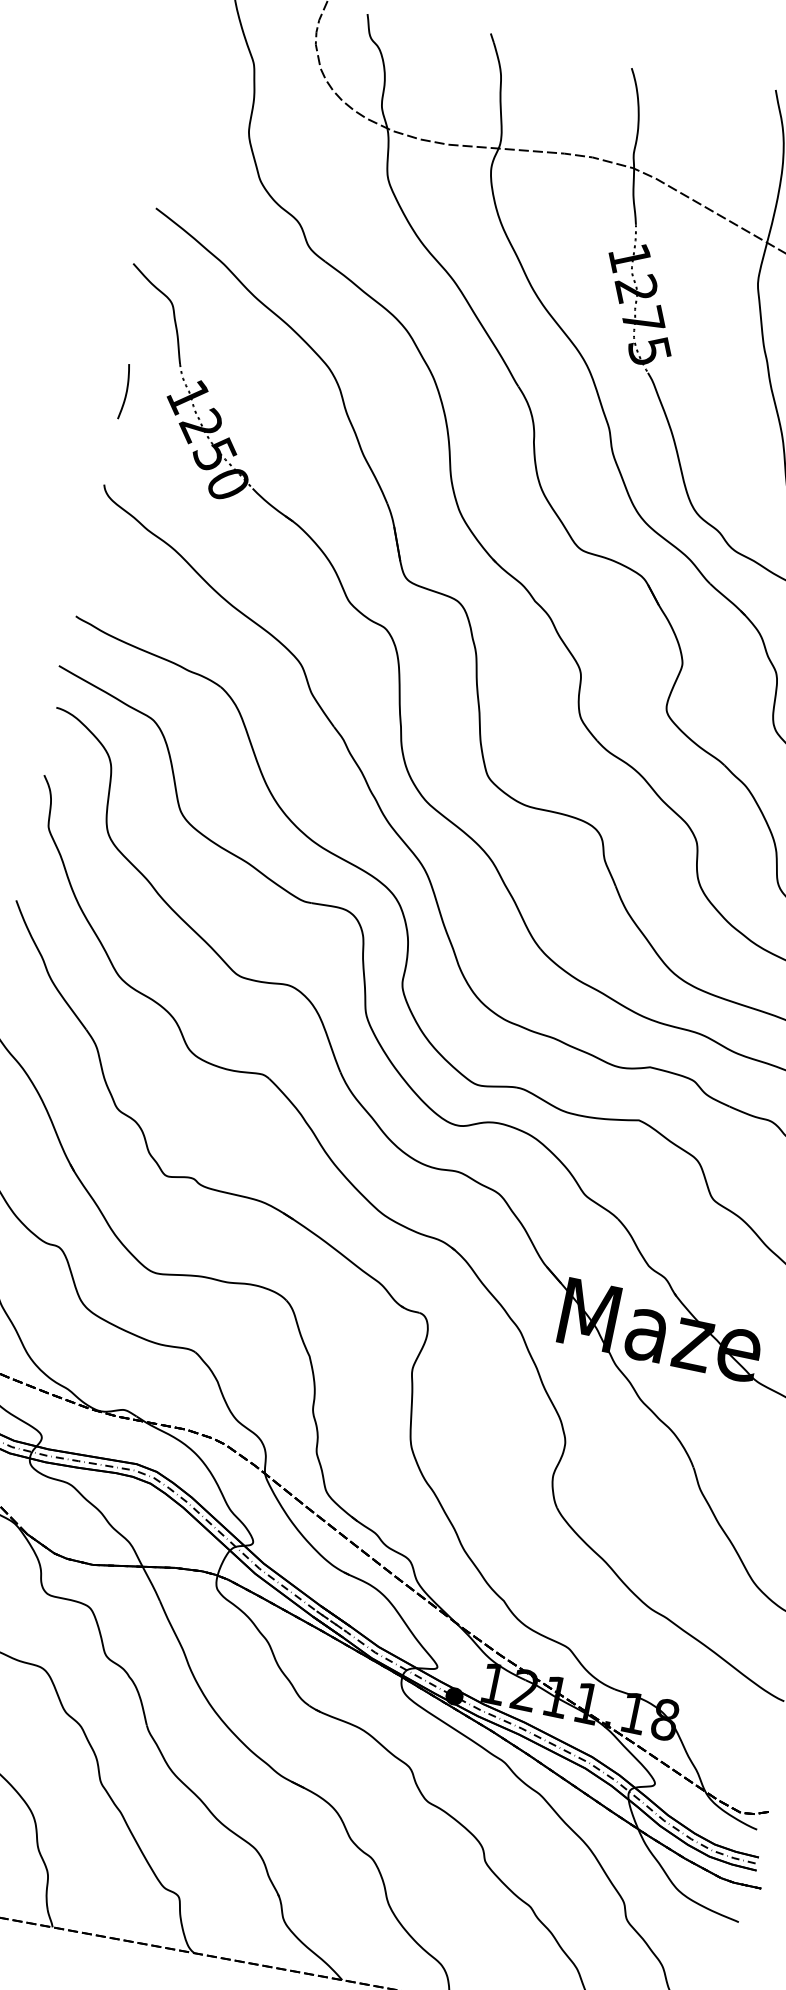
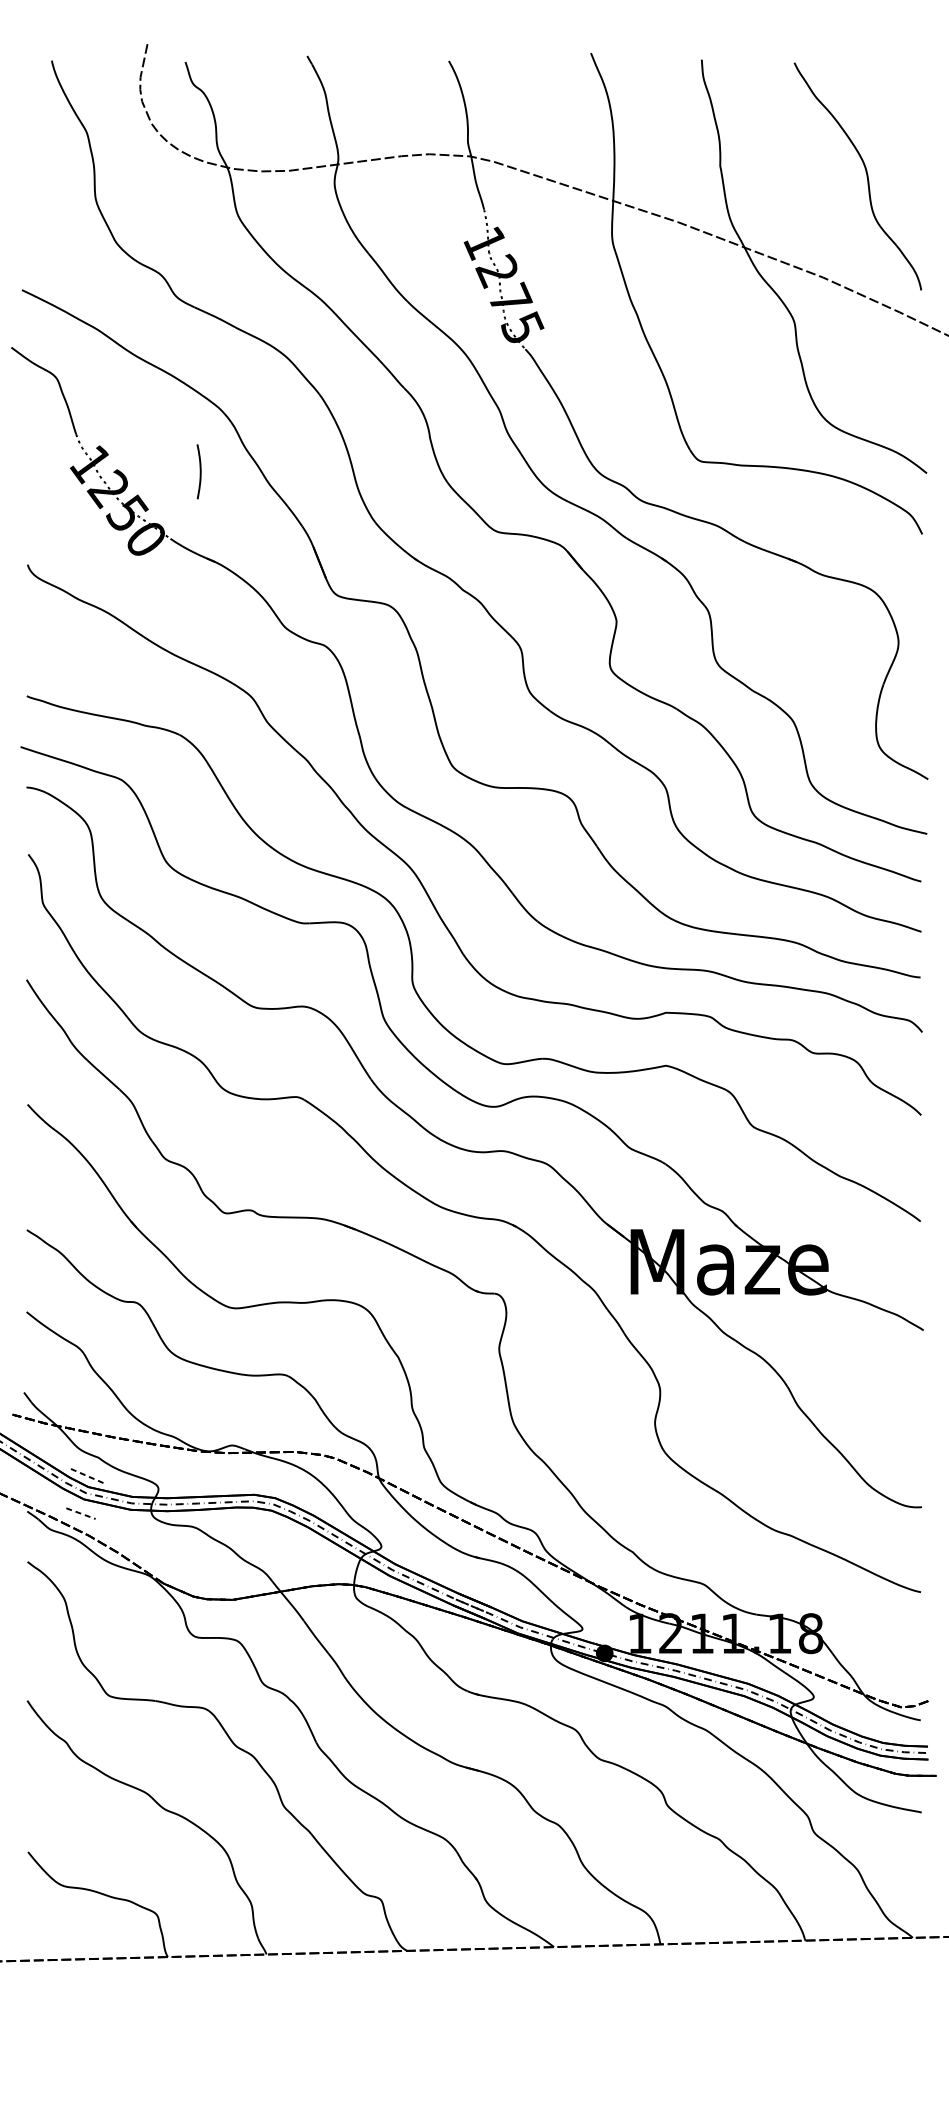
curve: (125, 391) -> (199, 471), moved

